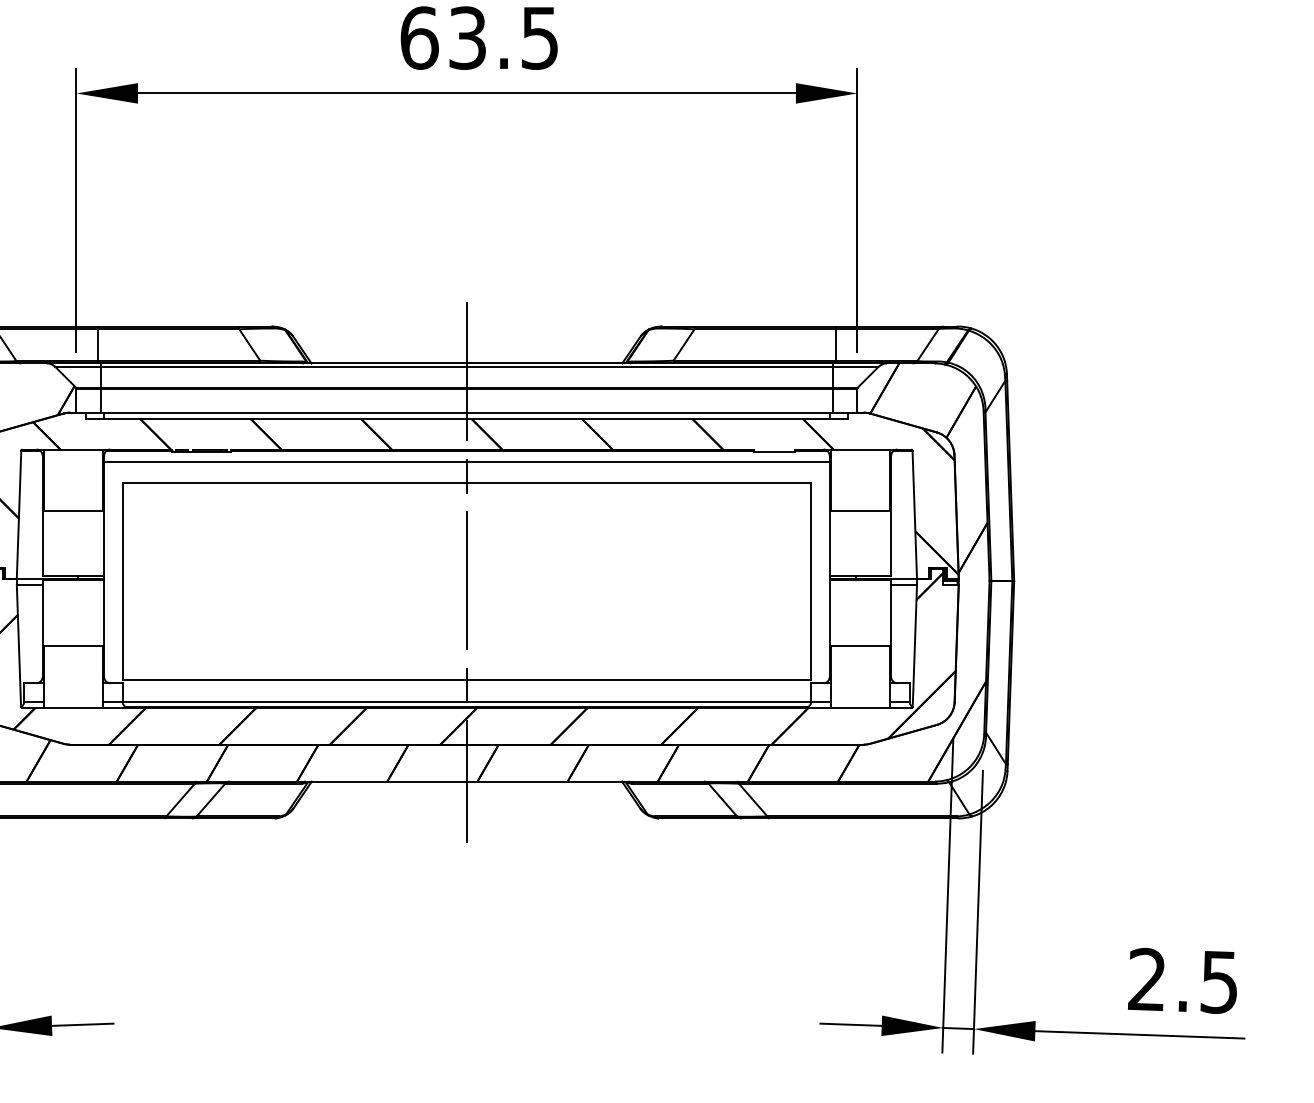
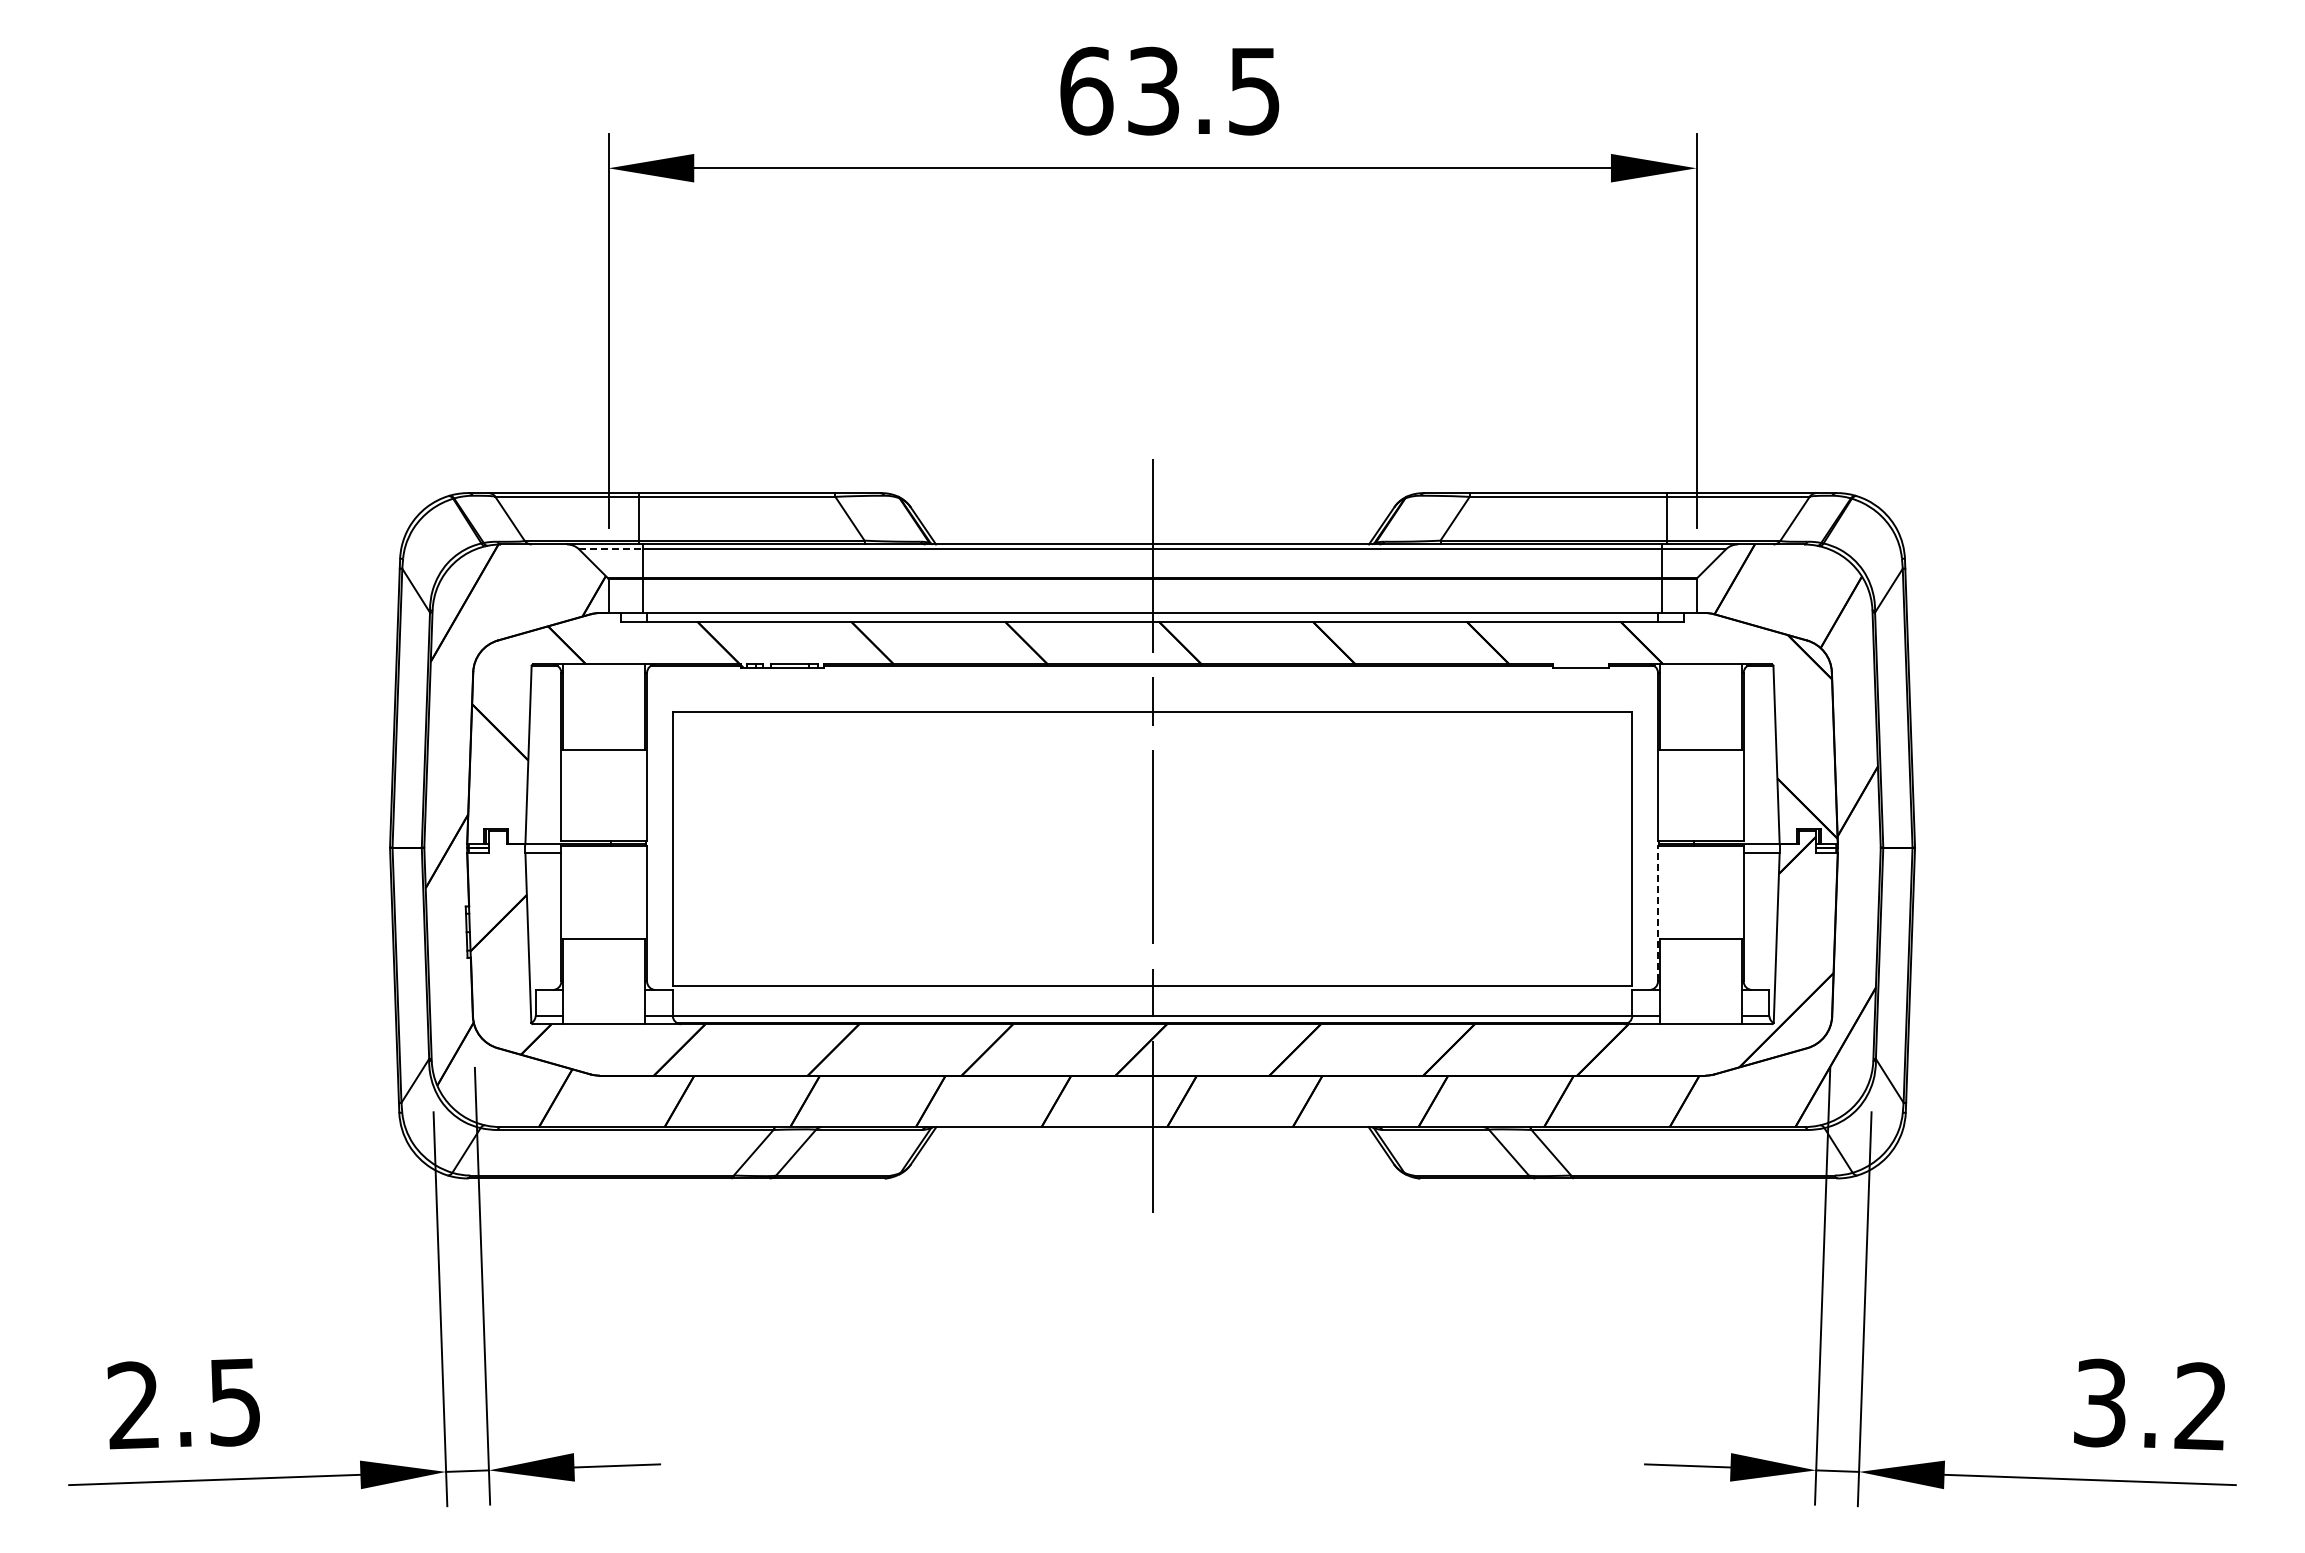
line: (78, 367) -> (611, 549), solid -> dashed
line: (466, 461) -> (1152, 681), removed
line: (830, 628) -> (1658, 913), solid -> dashed
text: (1182, 980) -> (2149, 1404), 2.5 -> 3.2

